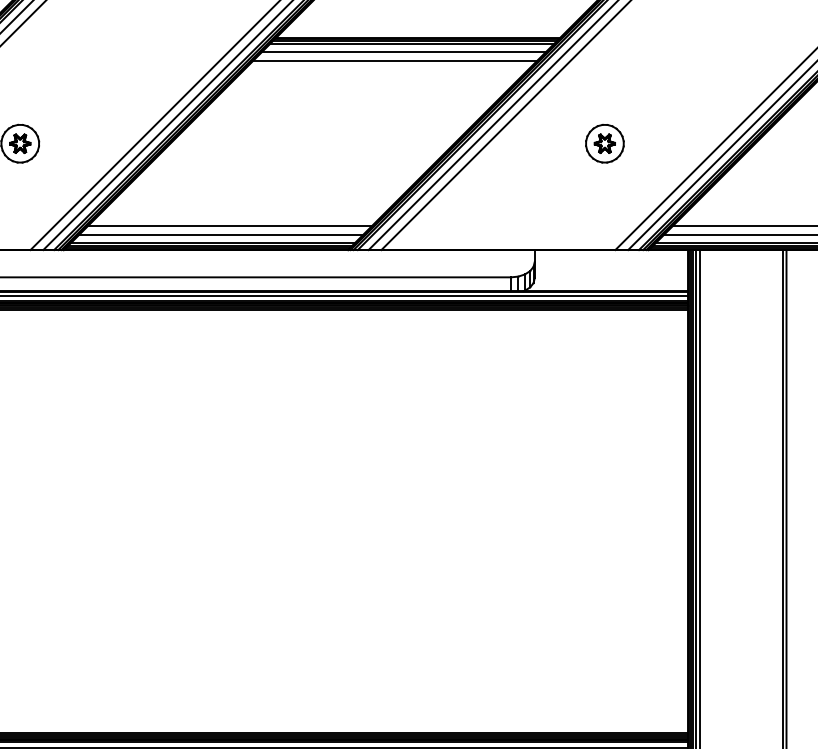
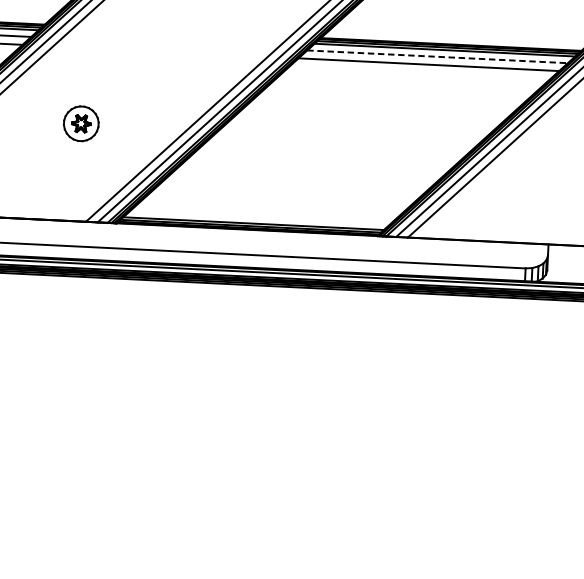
line: (404, 51) -> (437, 56), solid -> dashed
line: (229, 226) -> (269, 209), removed
line: (220, 235) -> (260, 216), removed

